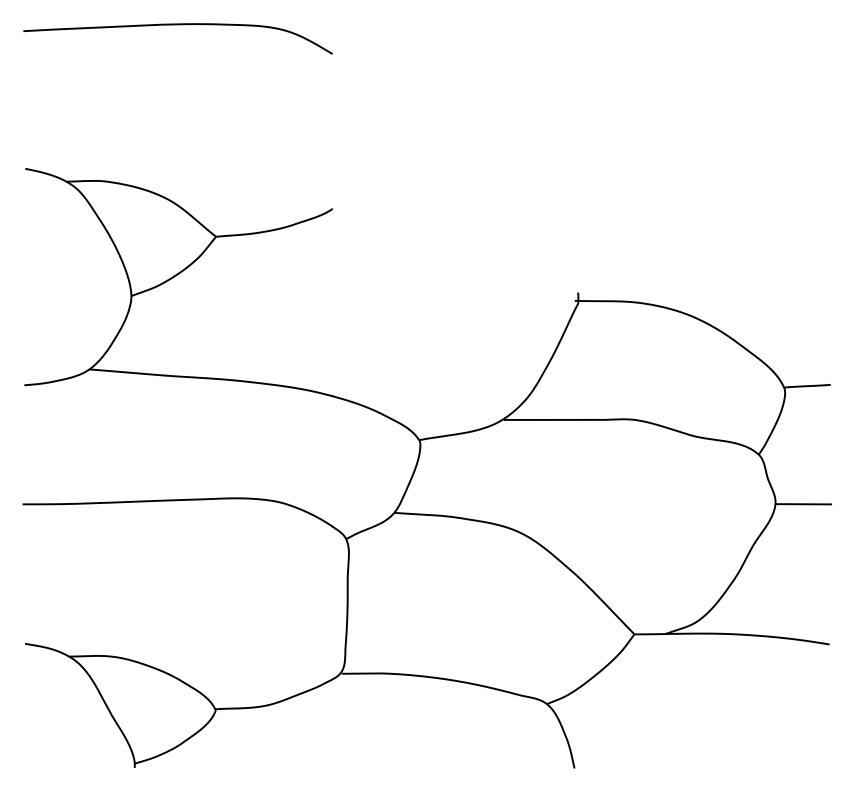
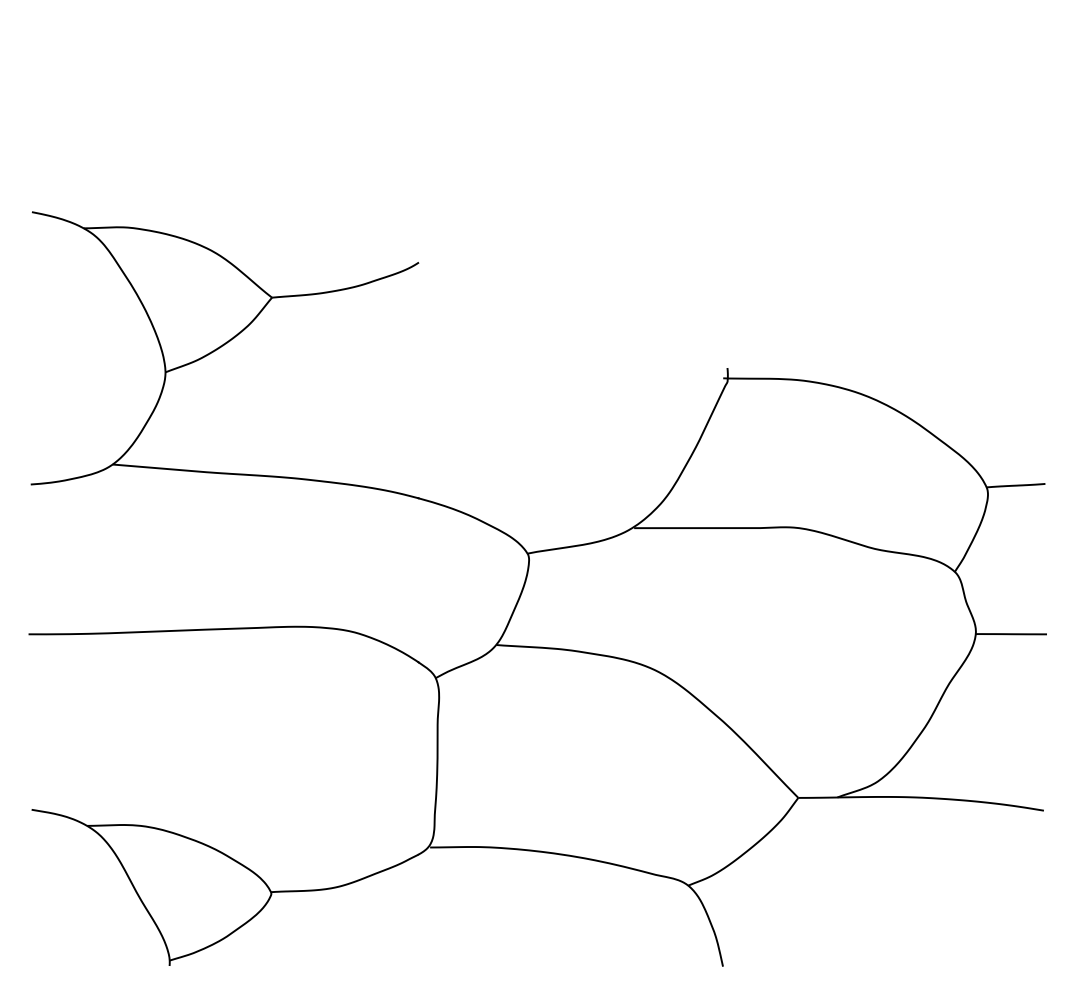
curve: (177, 25) -> (223, 31), removed

